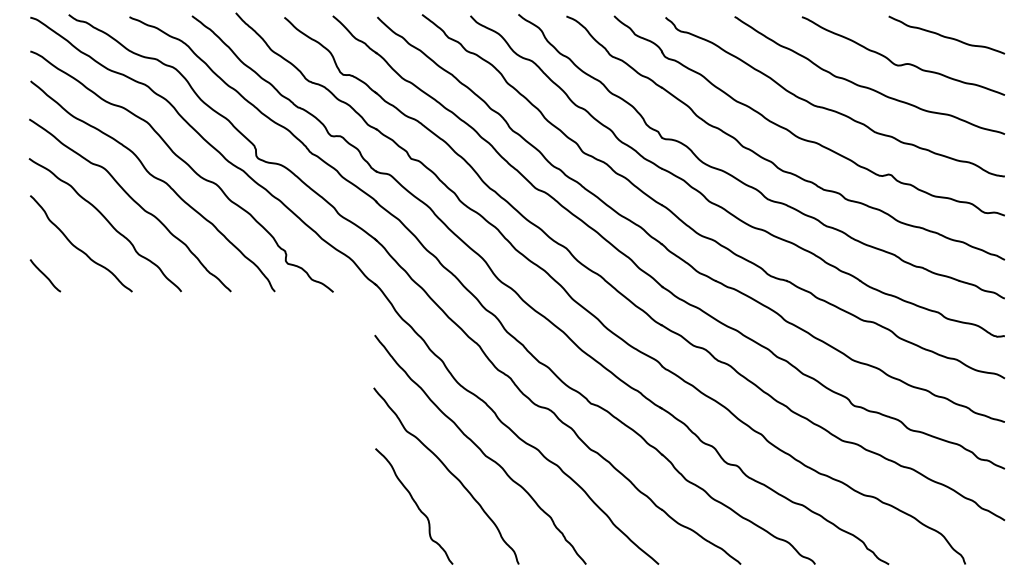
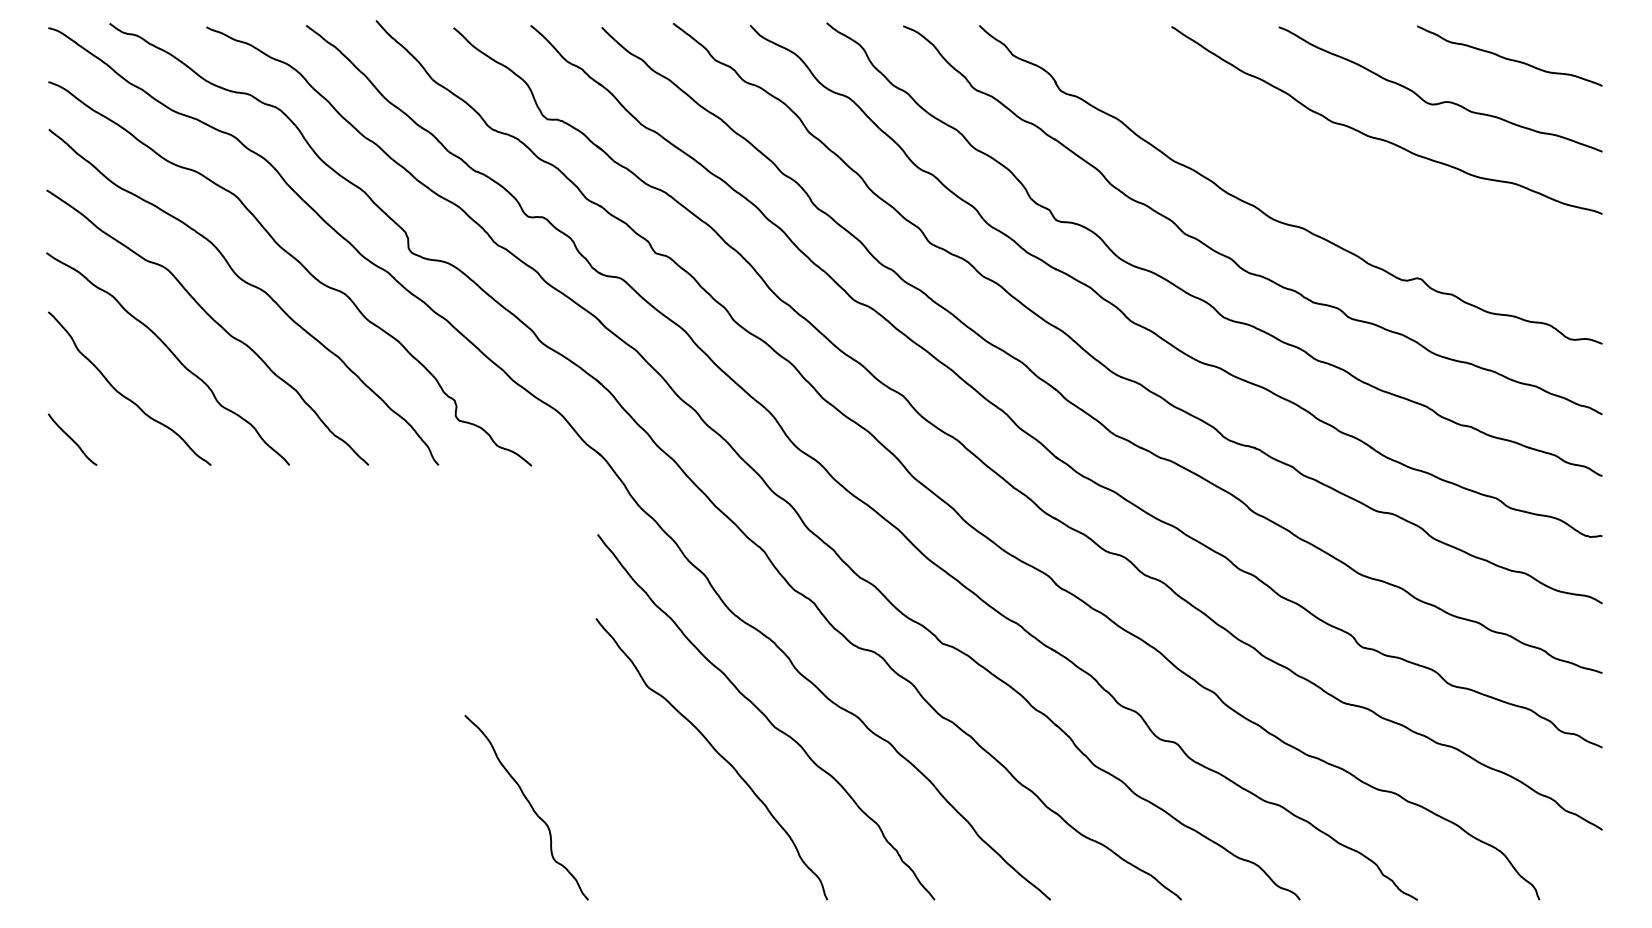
curve: (829, 108) -> (1322, 172), removed
curve: (416, 506) -> (530, 807), moved

